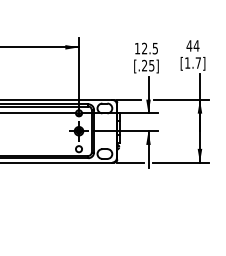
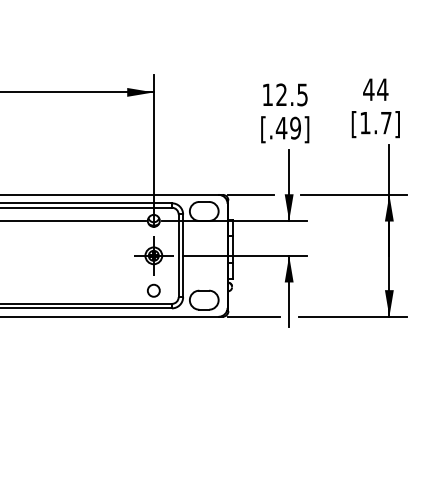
text: (147, 65) -> (287, 127), [.25] -> [.49]

